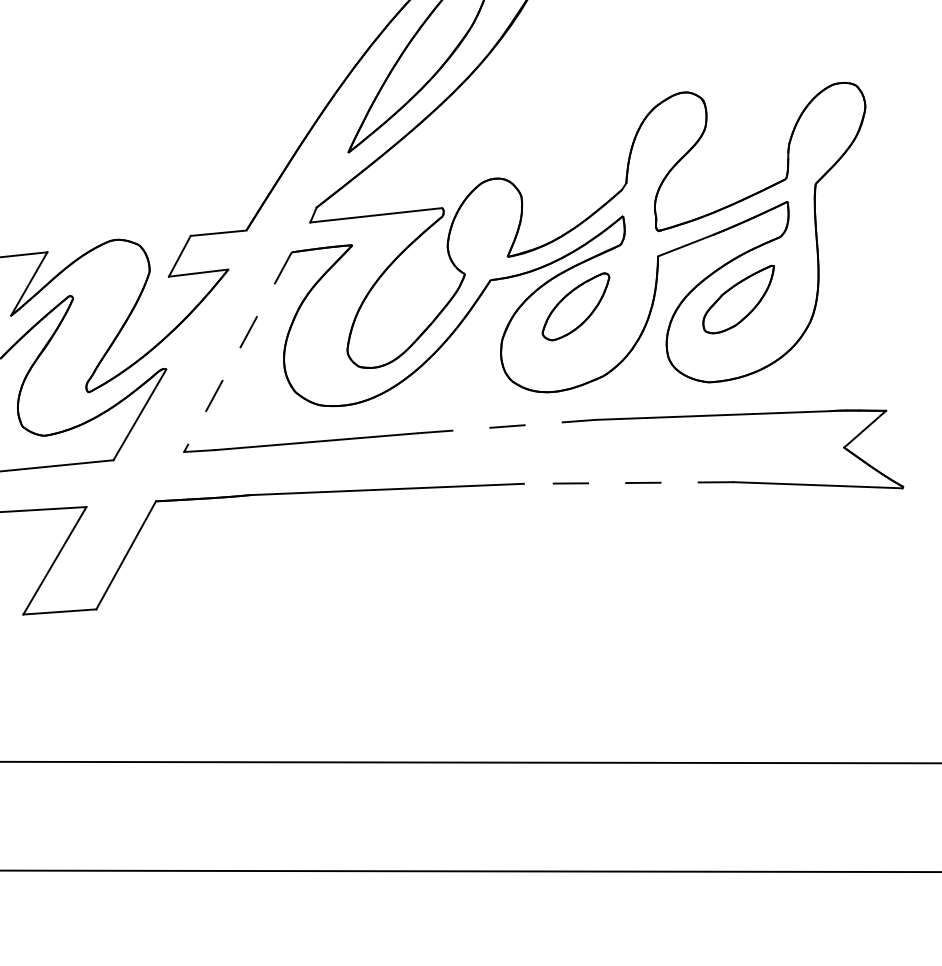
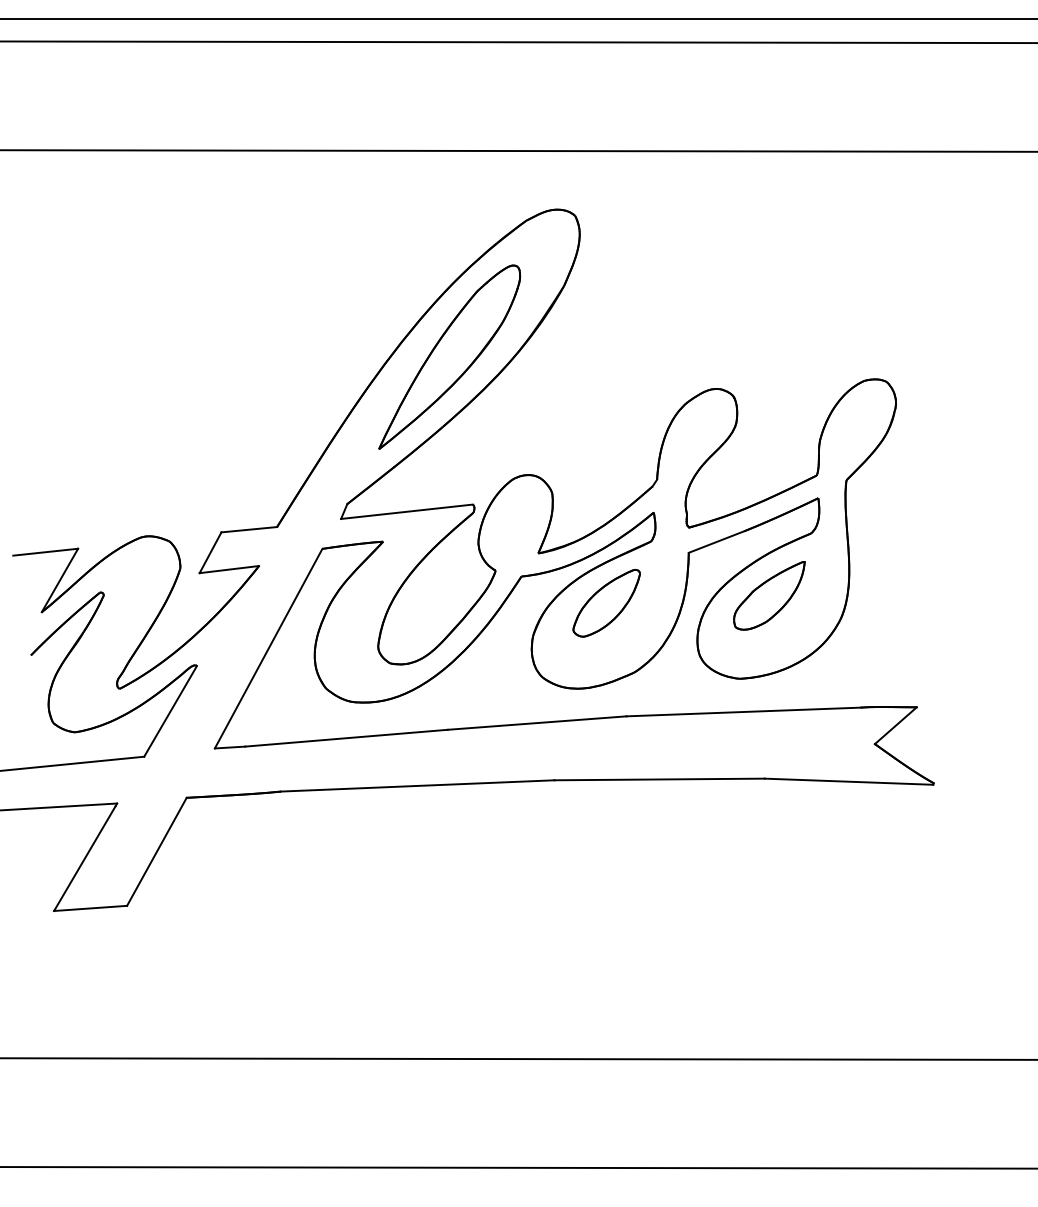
line: (237, 353) -> (268, 649), dashed -> solid
line: (506, 427) -> (537, 723), dashed -> solid
line: (628, 483) -> (659, 779), dashed -> solid

